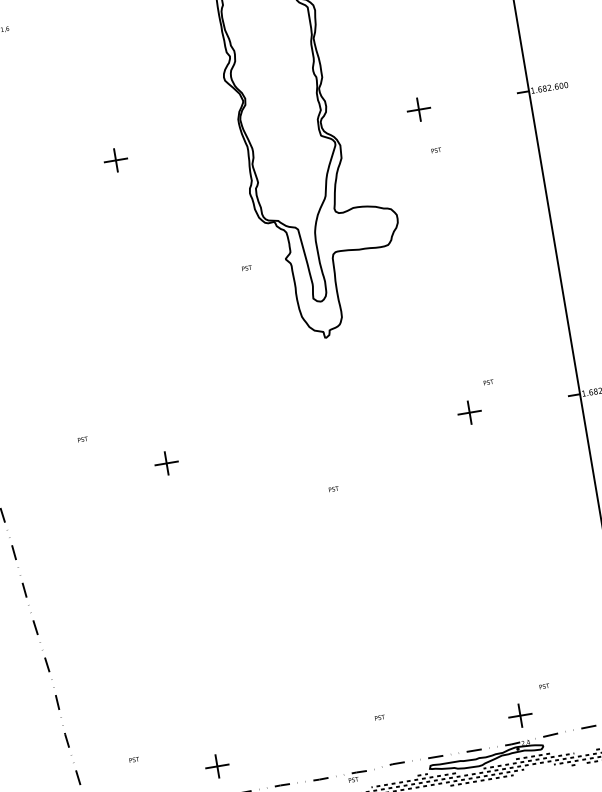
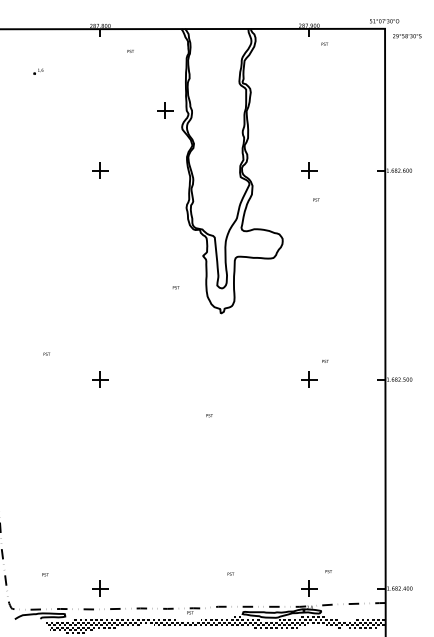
part: (195, 57) -> (165, 110), added
text: (245, 268) -> (175, 287), moved
text: (379, 716) -> (230, 573), moved

